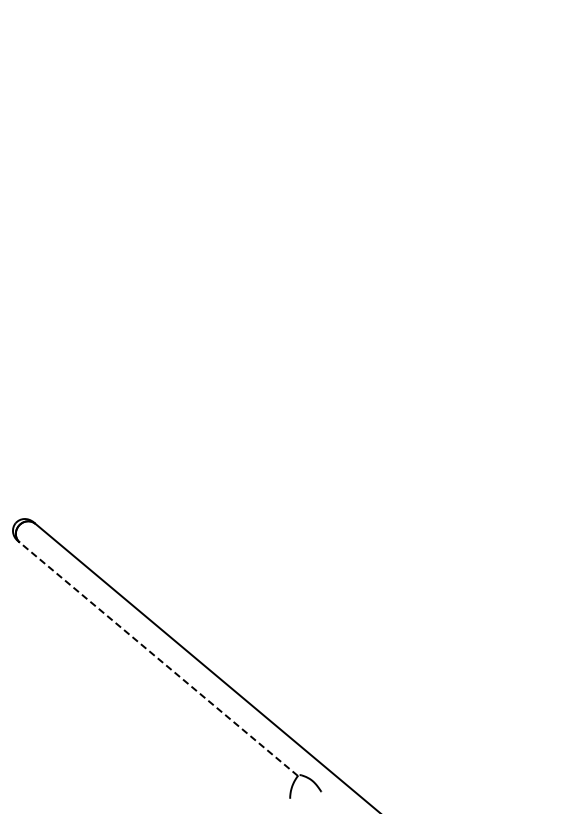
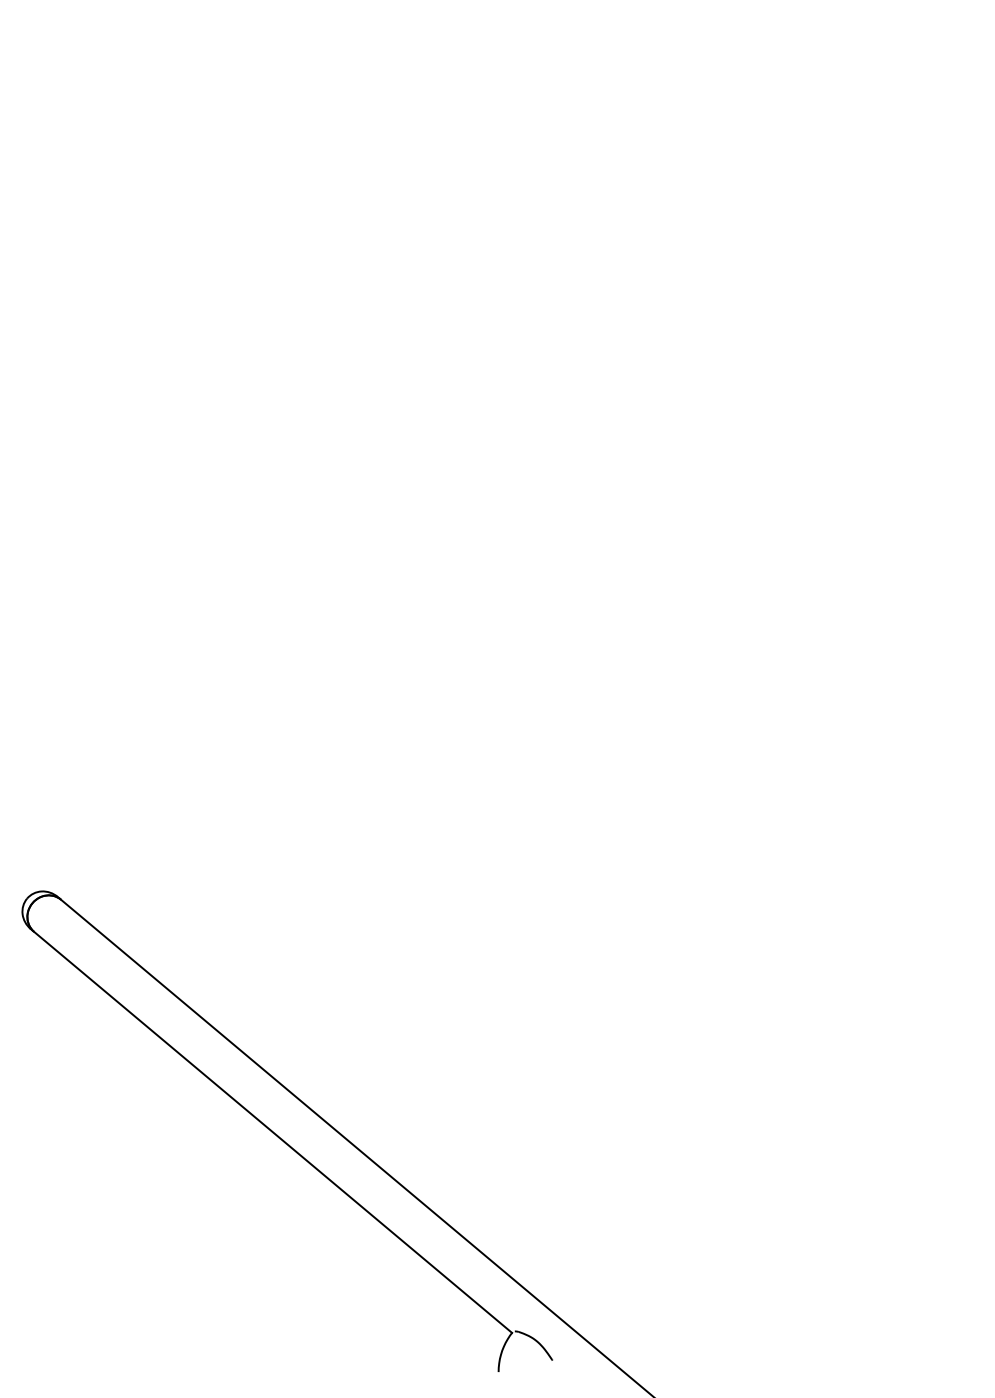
line: (157, 658) -> (270, 1131), dashed -> solid

